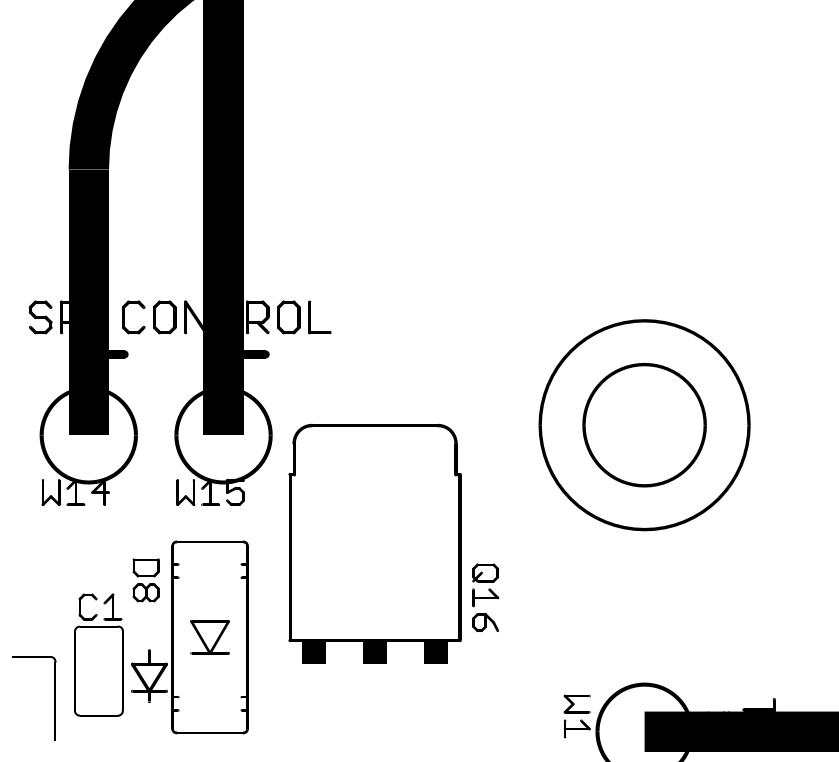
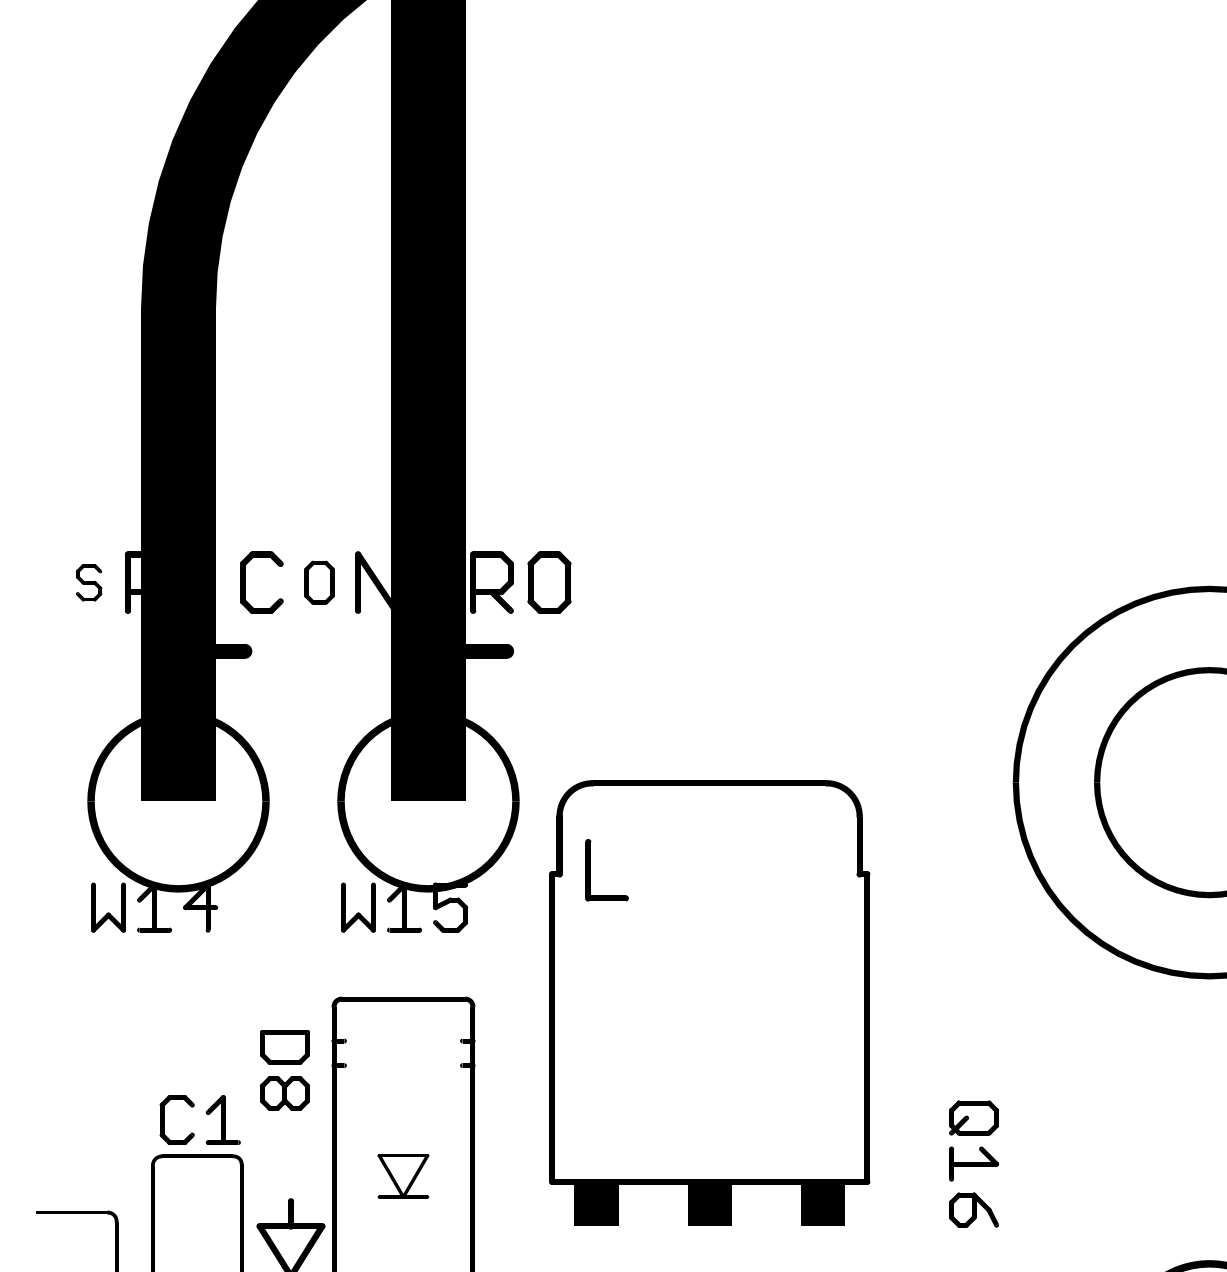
part: (40, 317) -> (88, 582), size x0.6
part: (164, 317) -> (318, 582), size x0.7
part: (310, 317) -> (589, 870), moved
part: (485, 597) -> (973, 1163), moved
part: (209, 637) -> (402, 1176), size x0.7

